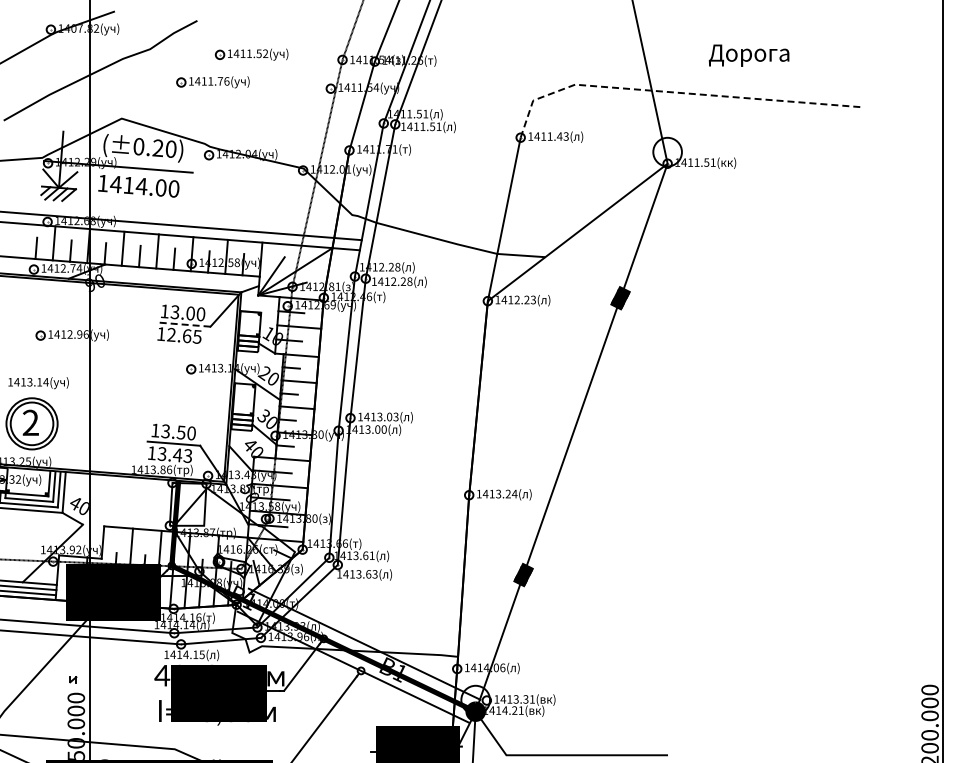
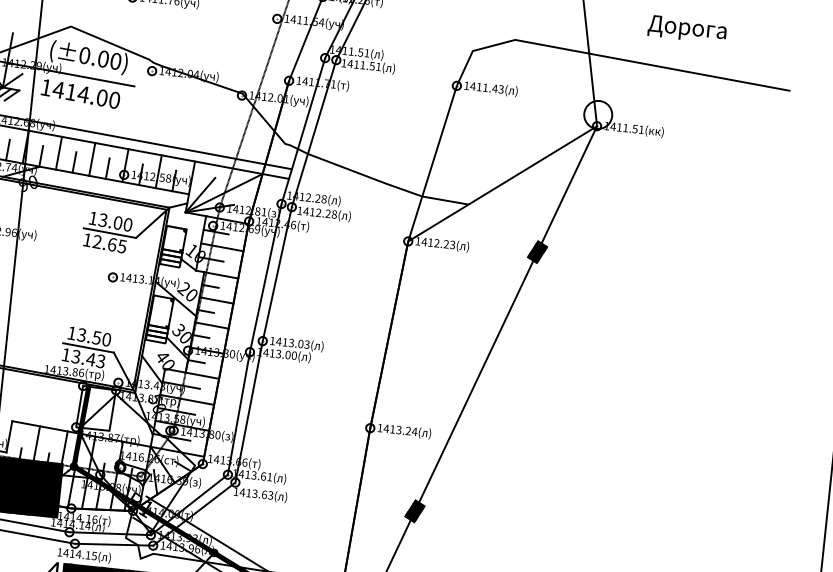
line: (674, 92) -> (611, 57), dashed -> solid
text: (157, 148) -> (102, 59), (±0.20) -> (±0.00)
line: (182, 324) -> (109, 232), dashed -> solid

